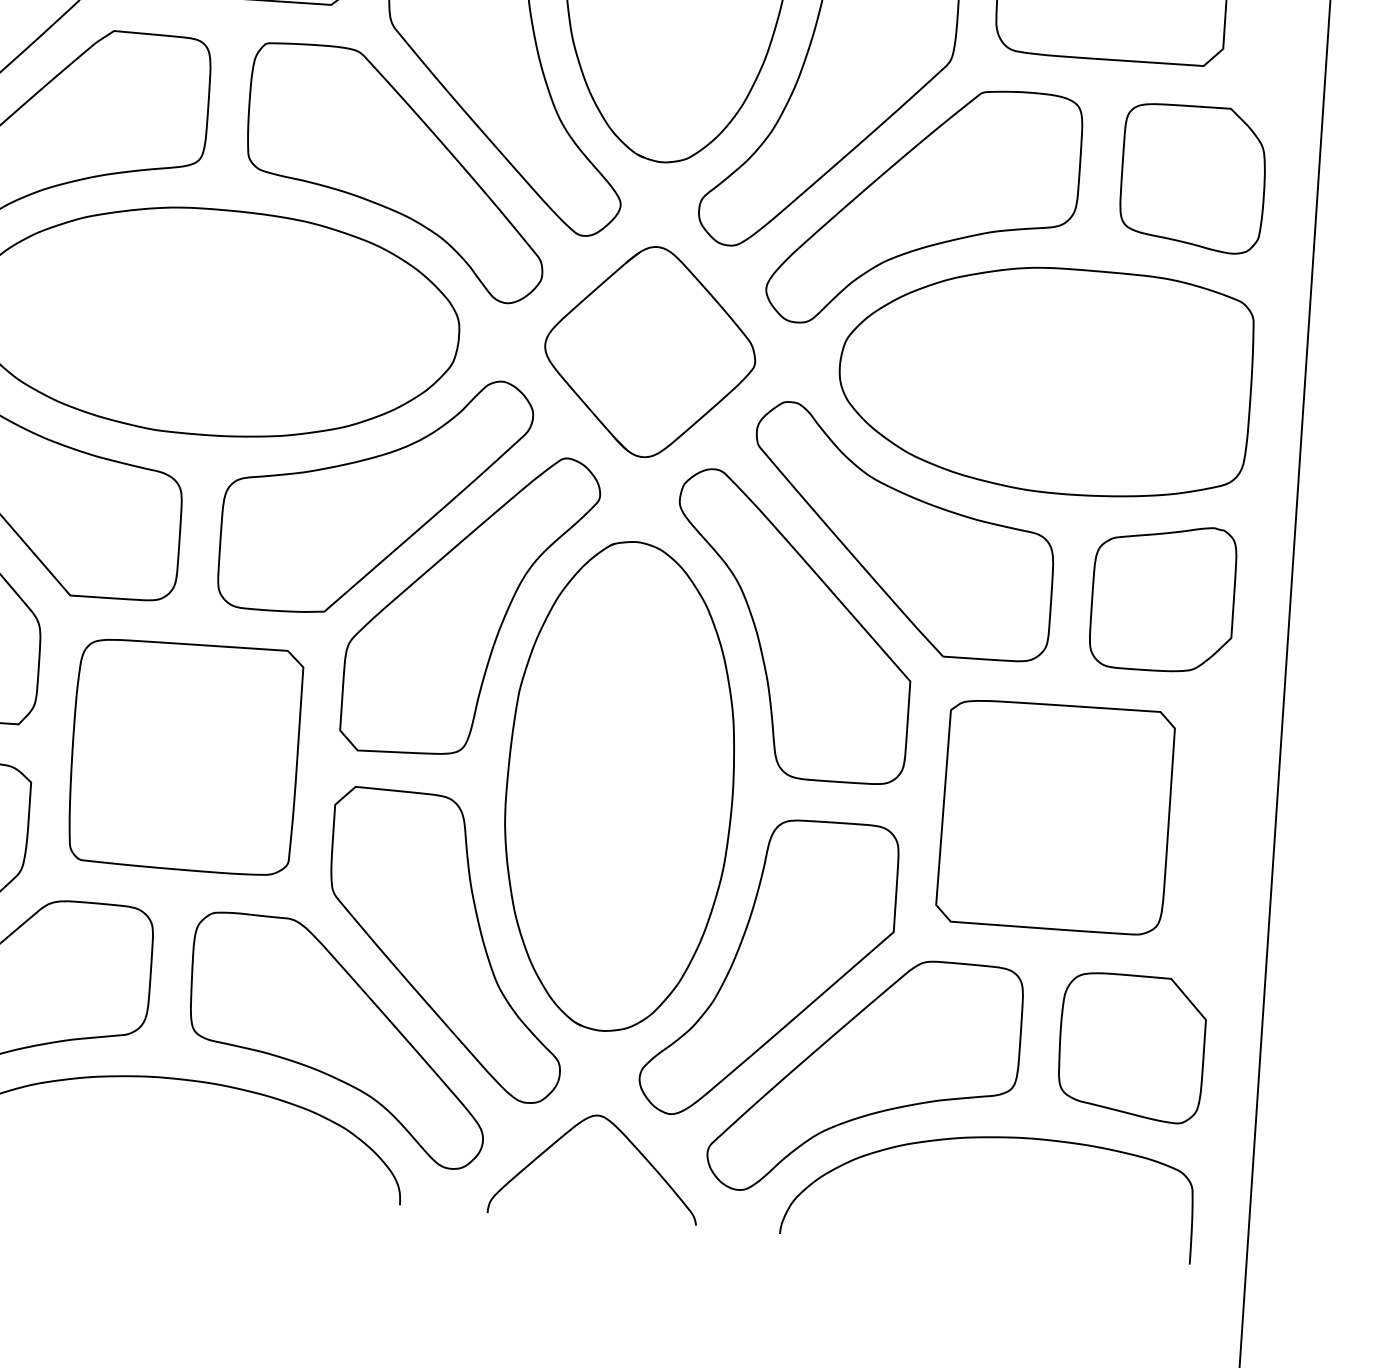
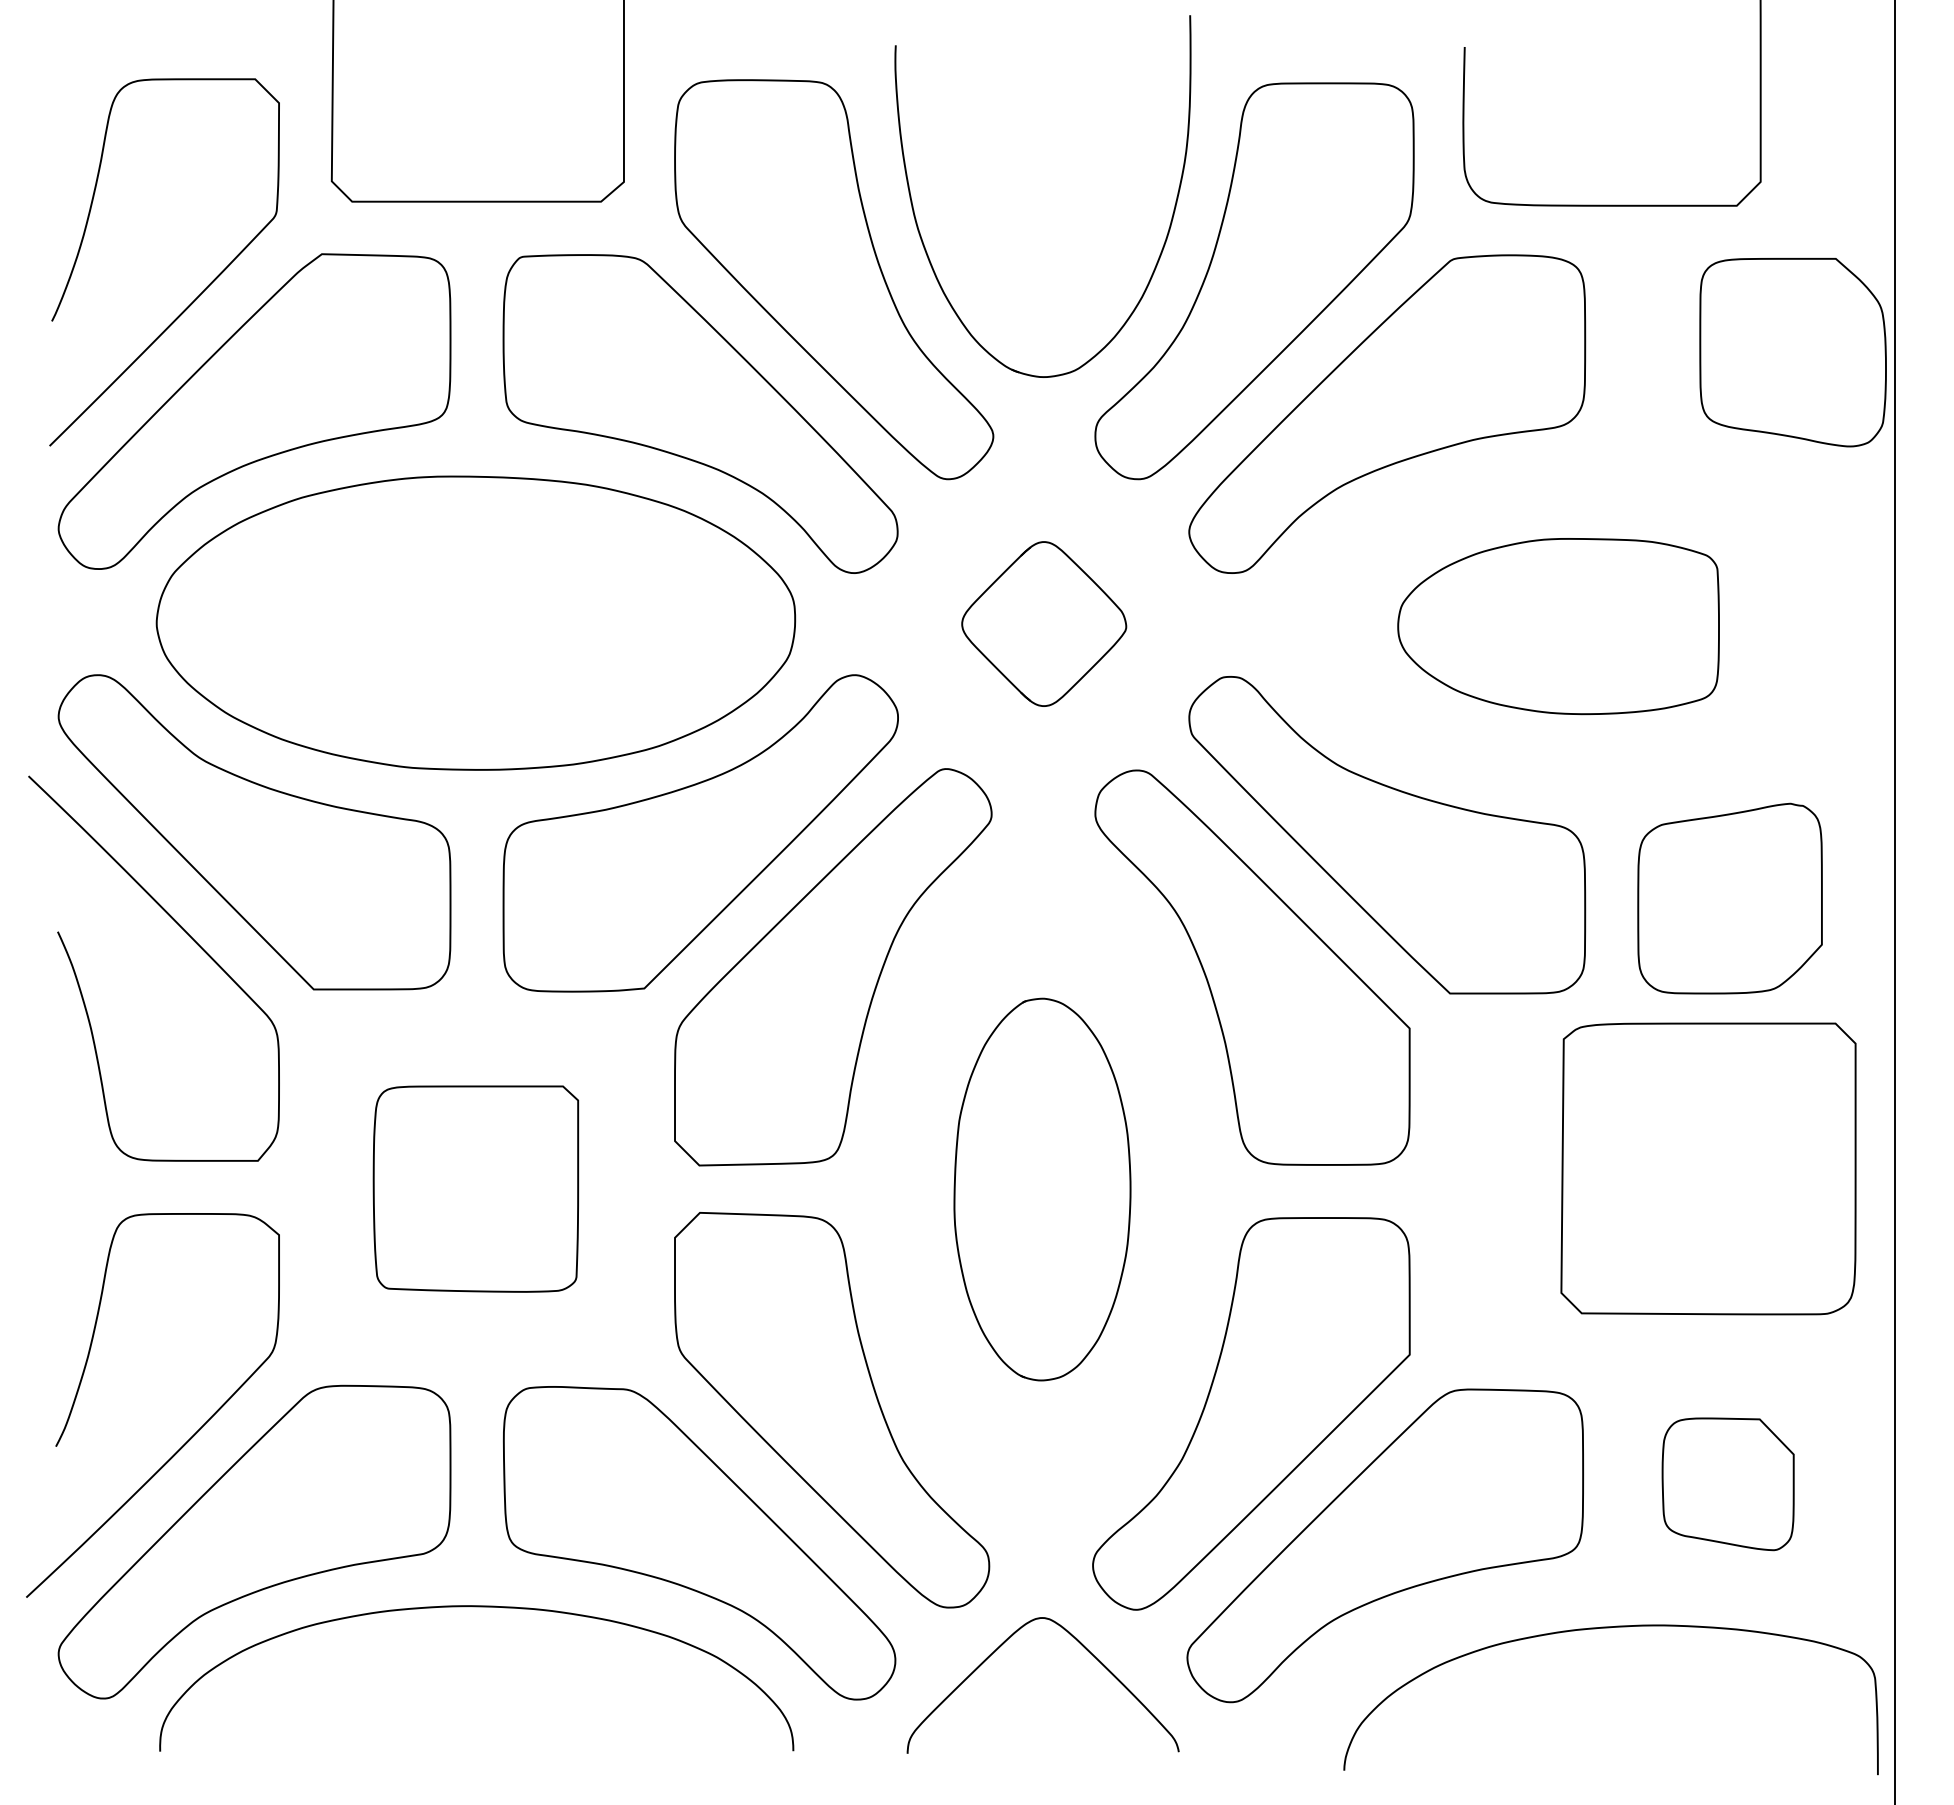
part: (1192, 178) -> (1792, 352), moved
part: (649, 351) -> (1043, 623), size x0.6
part: (1045, 380) -> (1558, 626), size x0.6
part: (184, 756) -> (475, 1188), size x0.7
part: (620, 786) -> (1042, 1189), size x0.6
part: (1055, 816) -> (1708, 1168), moved
part: (1131, 1048) -> (1727, 1484), size x0.7
curve: (991, 1138) -> (1610, 1628), moved

